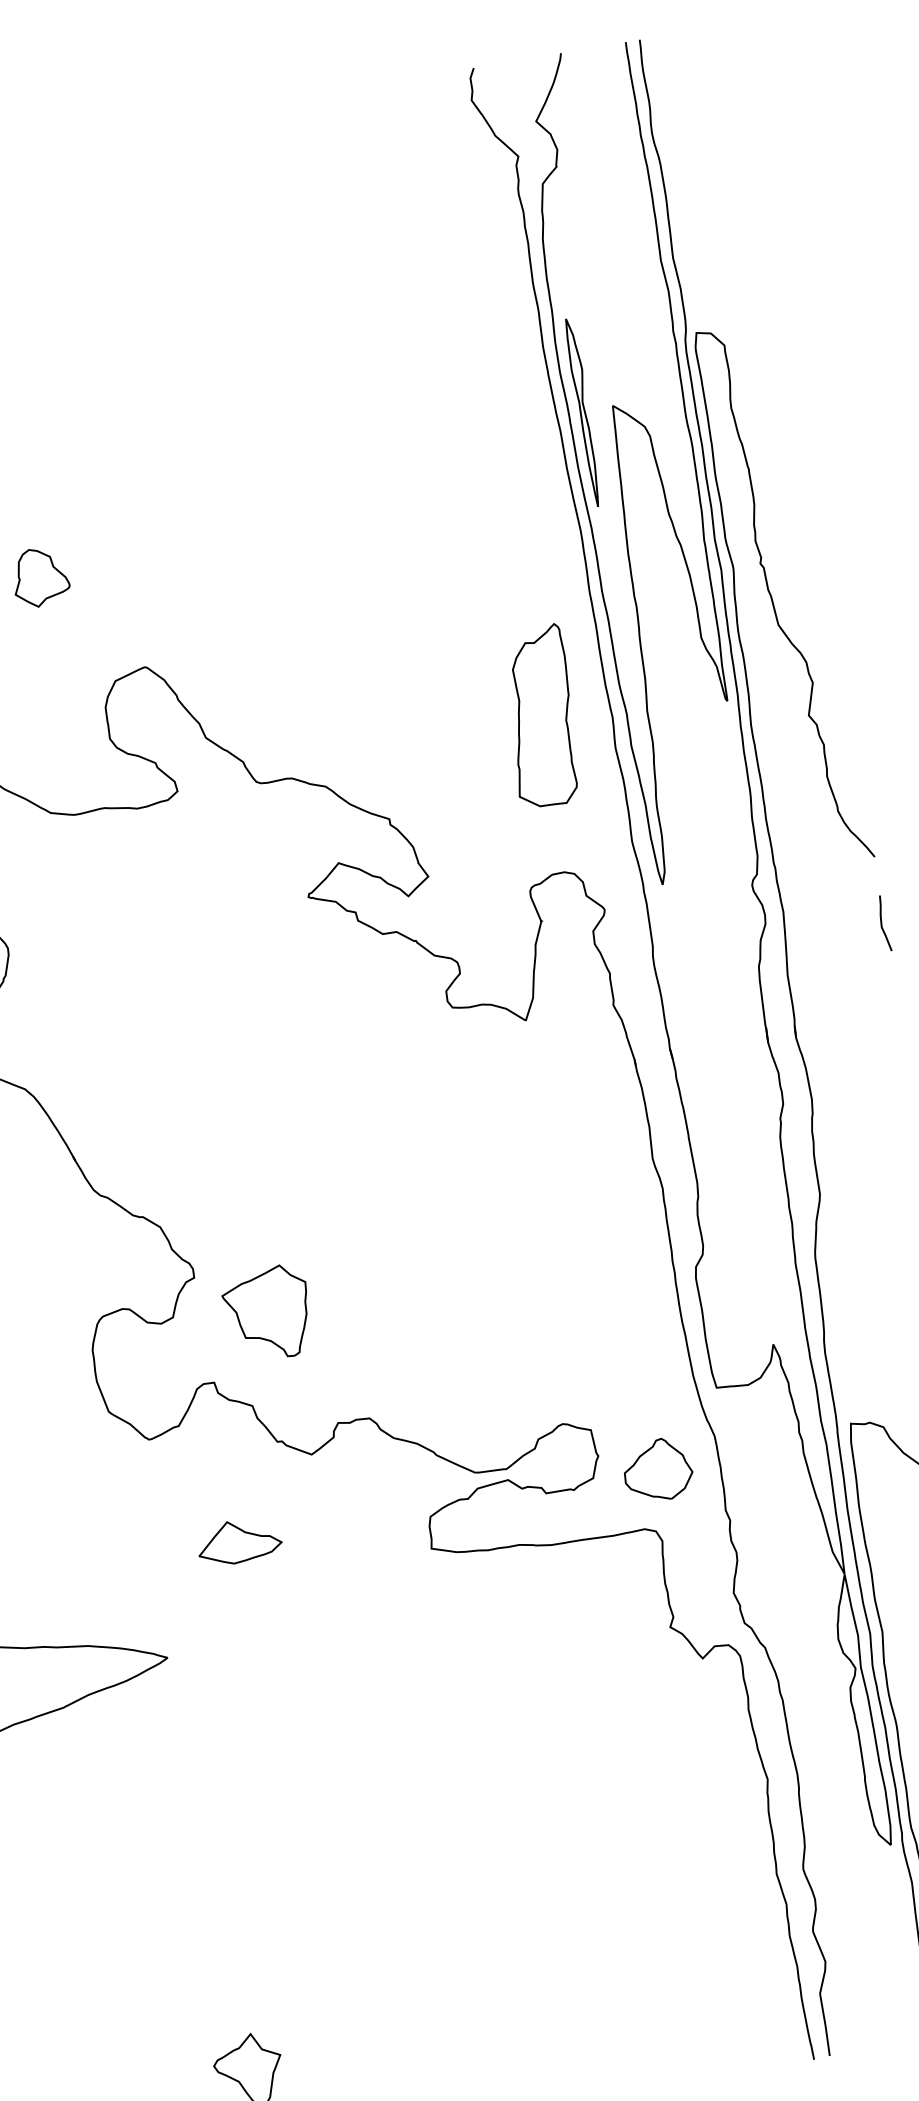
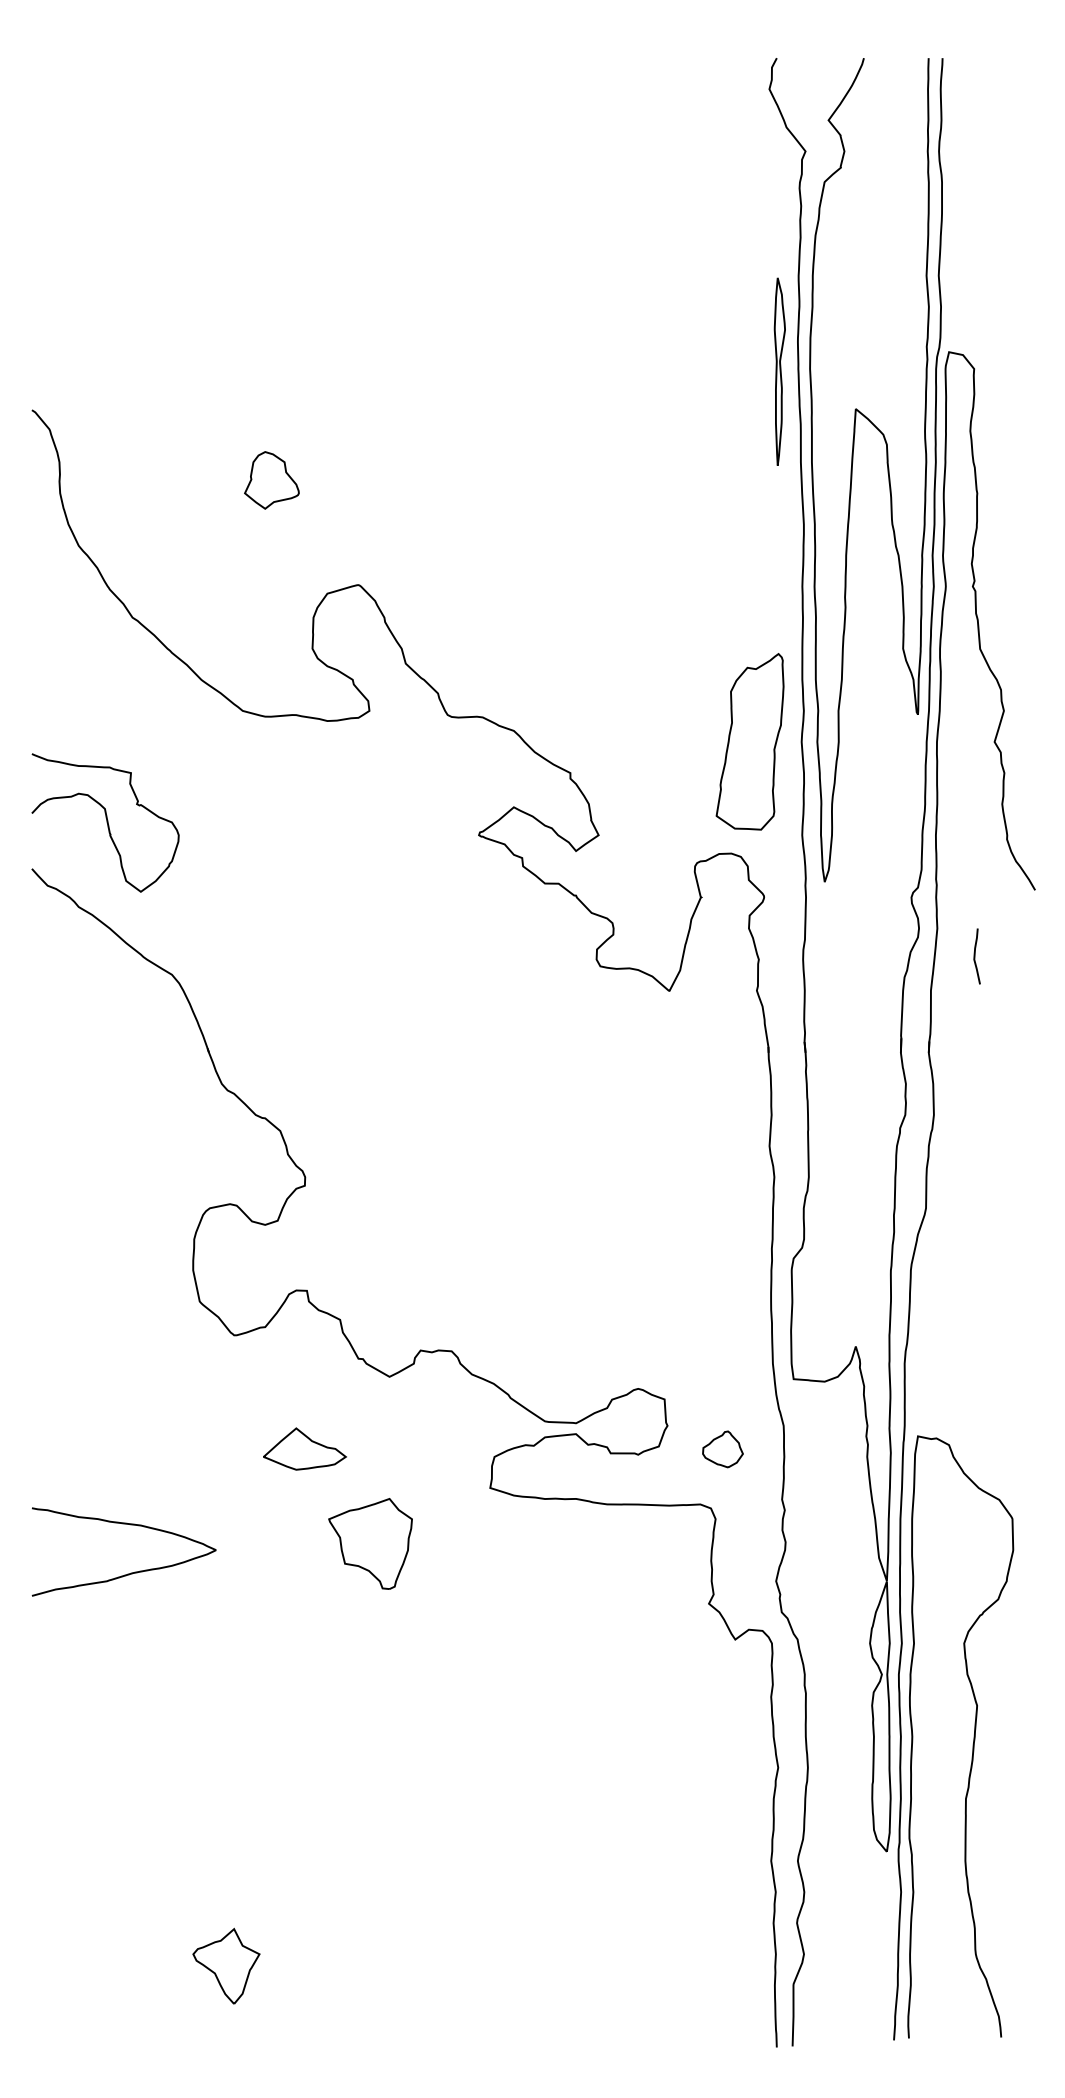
part: (583, 412) -> (779, 371), moved
part: (539, 716) -> (749, 741), moved
curve: (882, 923) -> (975, 956), moved
part: (267, 1313) -> (370, 1543), moved
part: (657, 1470) -> (722, 1449), size x0.6

